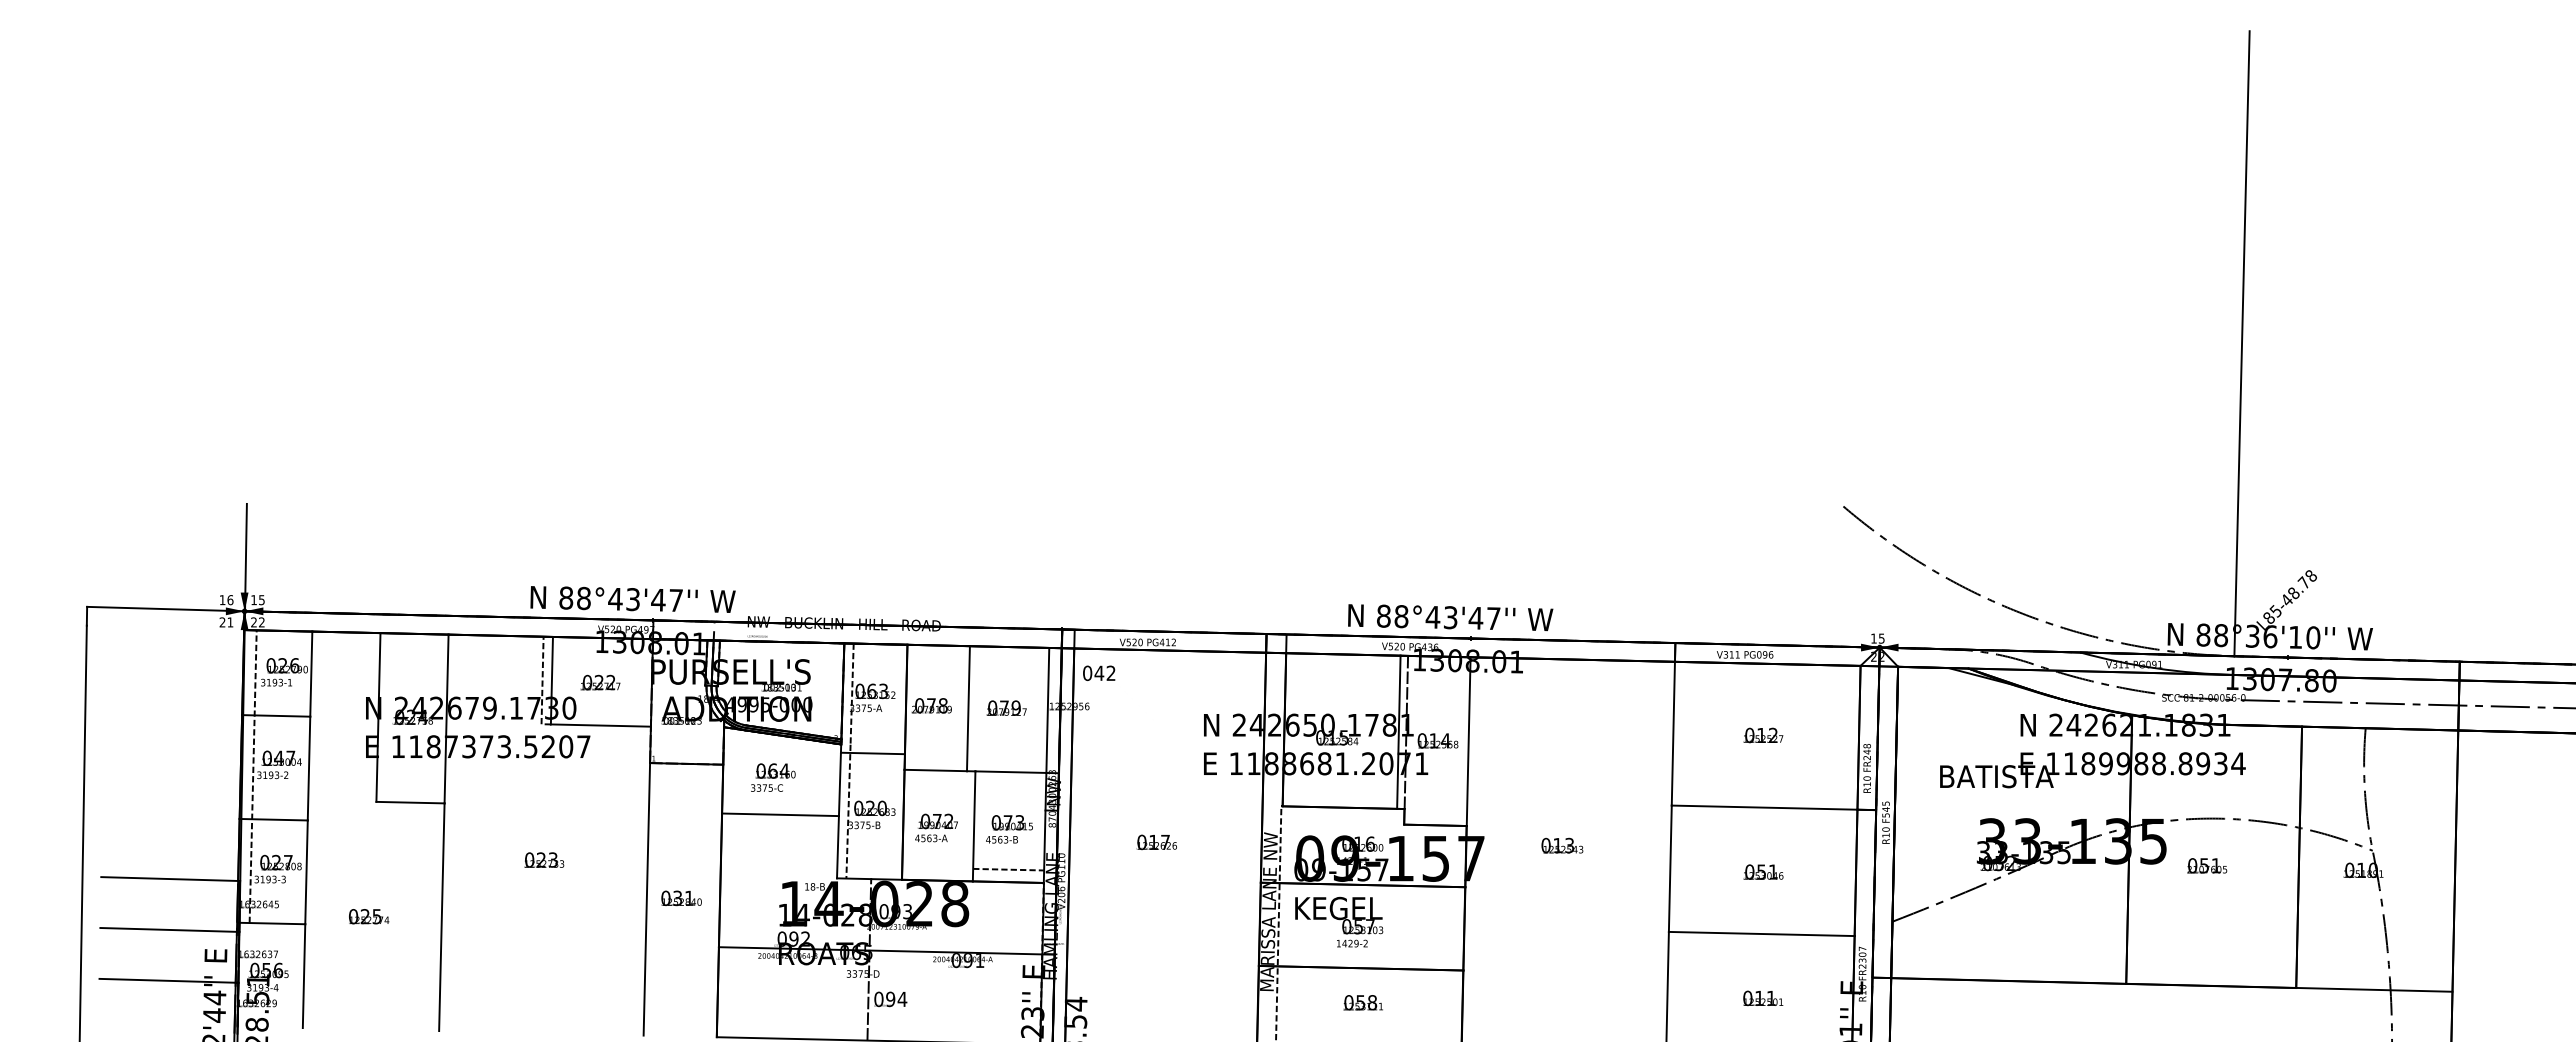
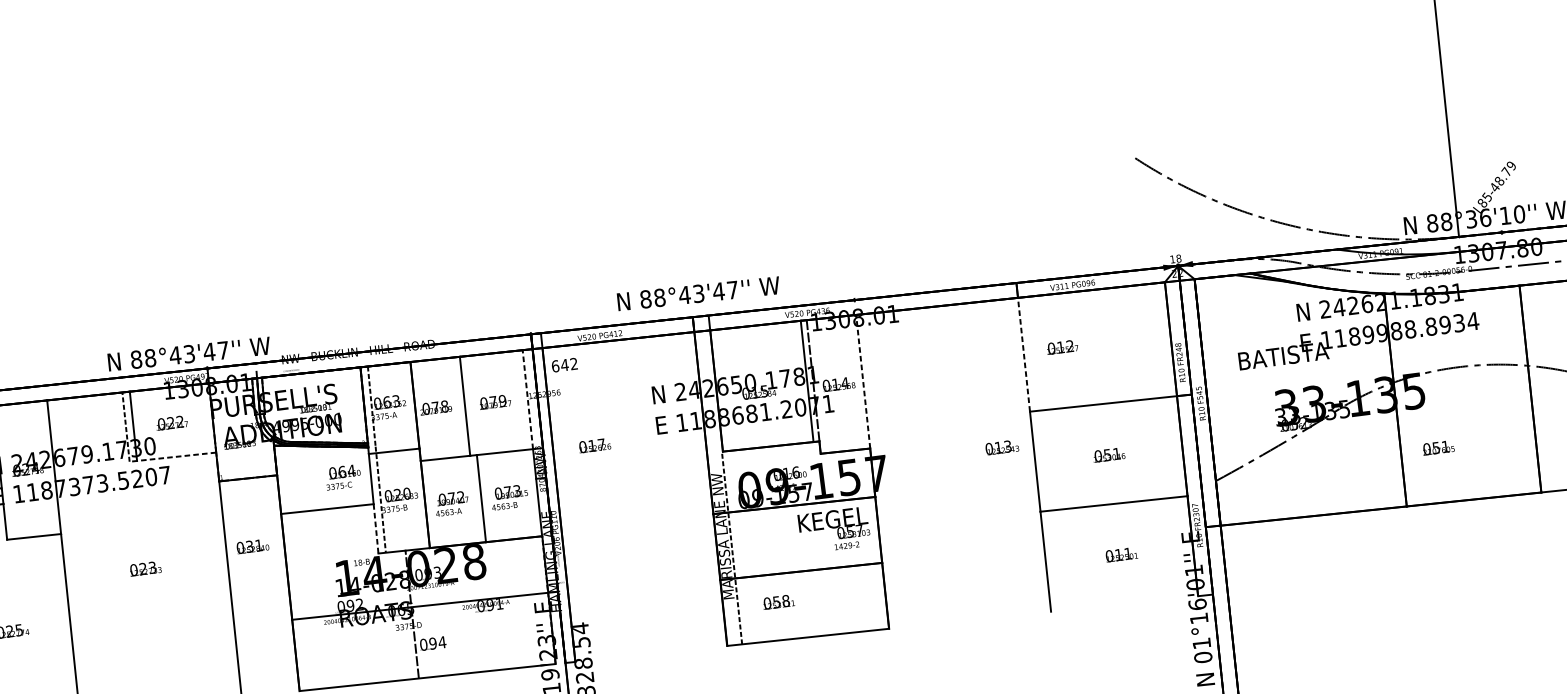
text: (2311, 576) -> (1511, 166), L85-48.78 -> L85-48.79
text: (1450, 617) -> (698, 293), moved
text: (1881, 638) -> (1178, 258), 15 -> 18
text: (1087, 672) -> (555, 365), 042 -> 642
line: (1047, 710) -> (527, 399), solid -> dashed
line: (600, 725) -> (176, 456), solid -> dashed
line: (1673, 733) -> (1024, 354), solid -> dashed
text: (1763, 735) -> (1062, 347), moved
line: (1468, 741) -> (863, 381), solid -> dashed
text: (773, 777) -> (343, 477), moved
text: (1156, 842) -> (594, 445), moved
text: (1562, 845) -> (1002, 447), moved
line: (837, 847) -> (375, 529), solid -> dashed
text: (2207, 865) -> (1438, 447), moved
line: (1008, 869) -> (512, 529), removed
text: (681, 898) -> (252, 546), moved
text: (1339, 921) -> (834, 529), moved
text: (1362, 1002) -> (778, 601), moved

